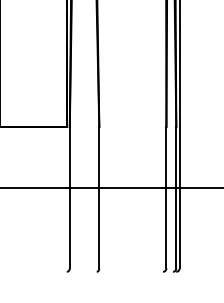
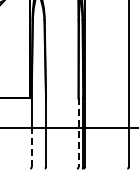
line: (166, 199) -> (78, 133), solid -> dashed
line: (69, 228) -> (31, 147), solid -> dashed

